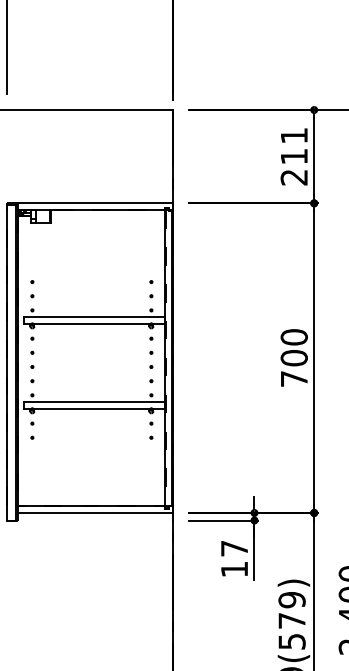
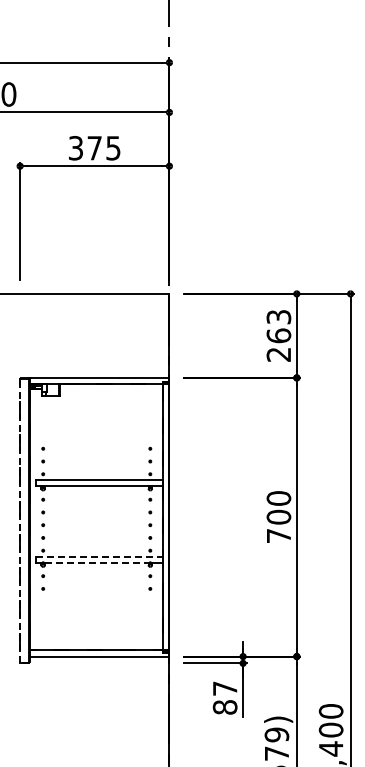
text: (293, 146) -> (278, 326), 211 -> 263
line: (7, 361) -> (20, 520), solid -> dashed
line: (94, 401) -> (99, 556), solid -> dashed
line: (91, 408) -> (96, 562), solid -> dashed
text: (233, 569) -> (224, 707), 17 -> 87

